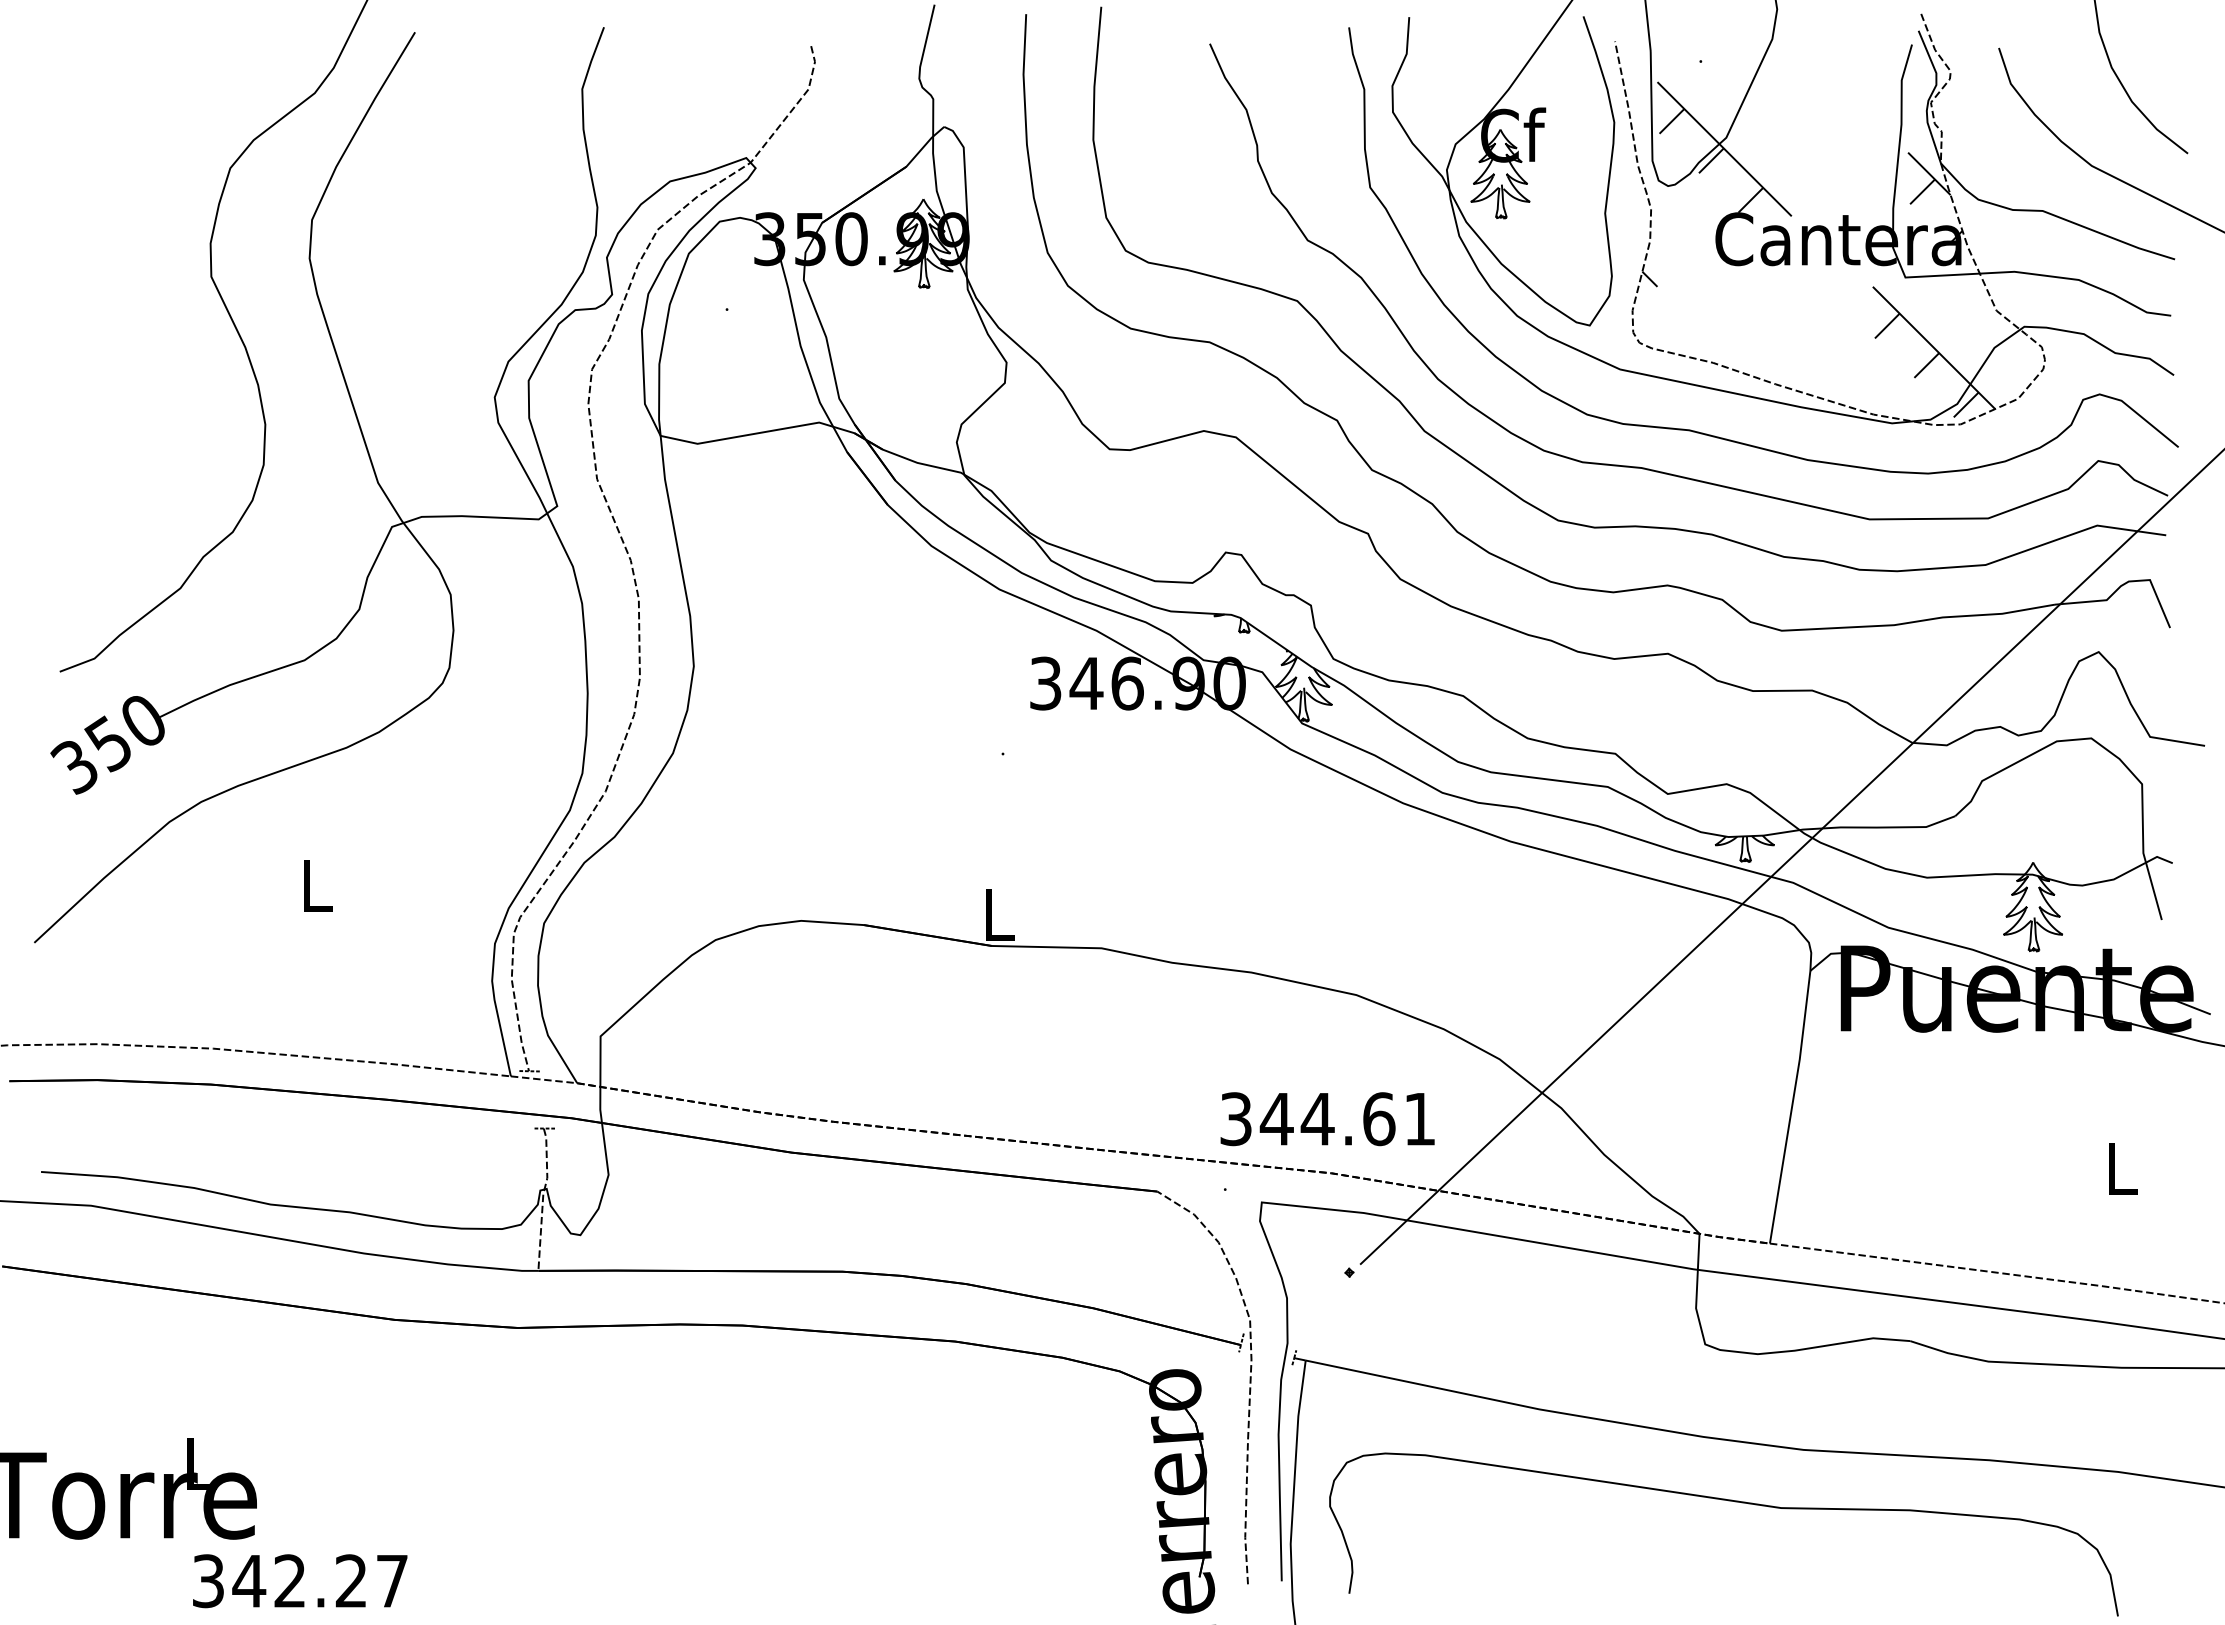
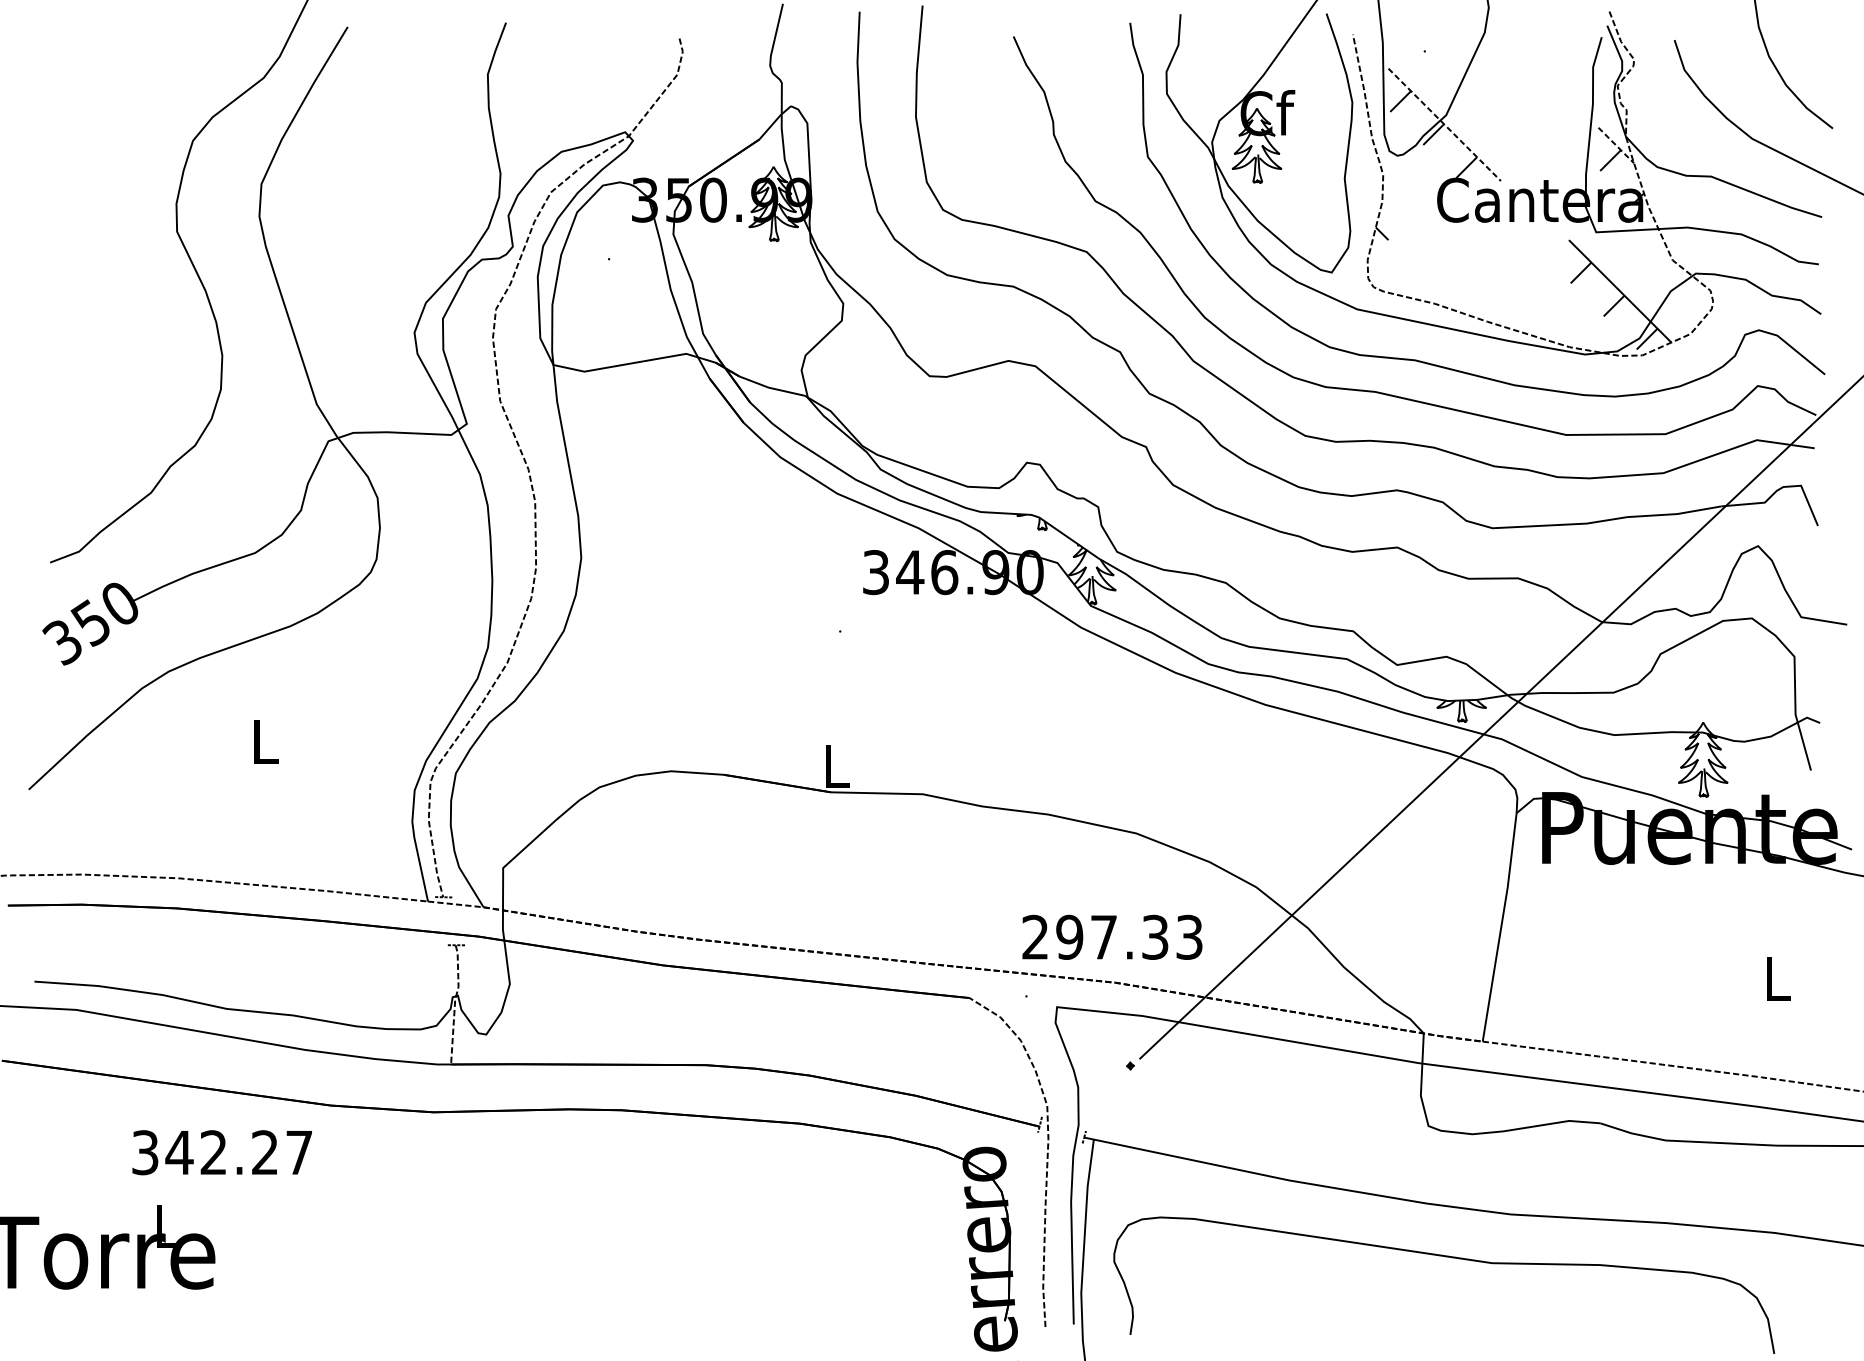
line: (1724, 149) -> (1444, 125), solid -> dashed
line: (1929, 174) -> (1616, 146), solid -> dashed
text: (1327, 1119) -> (1112, 937), 344.61 -> 297.33
text: (300, 1581) -> (222, 1152), moved

